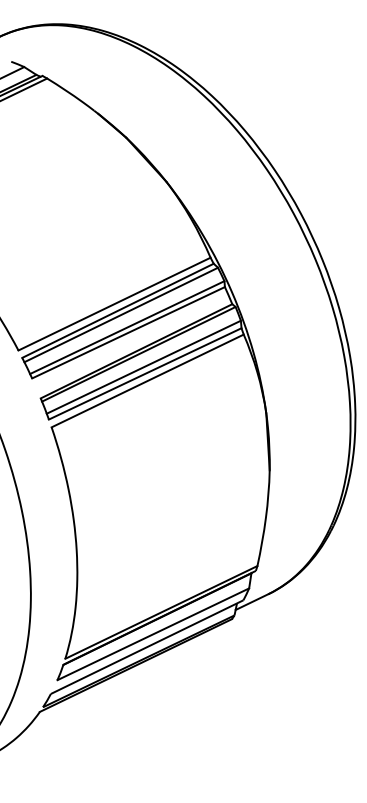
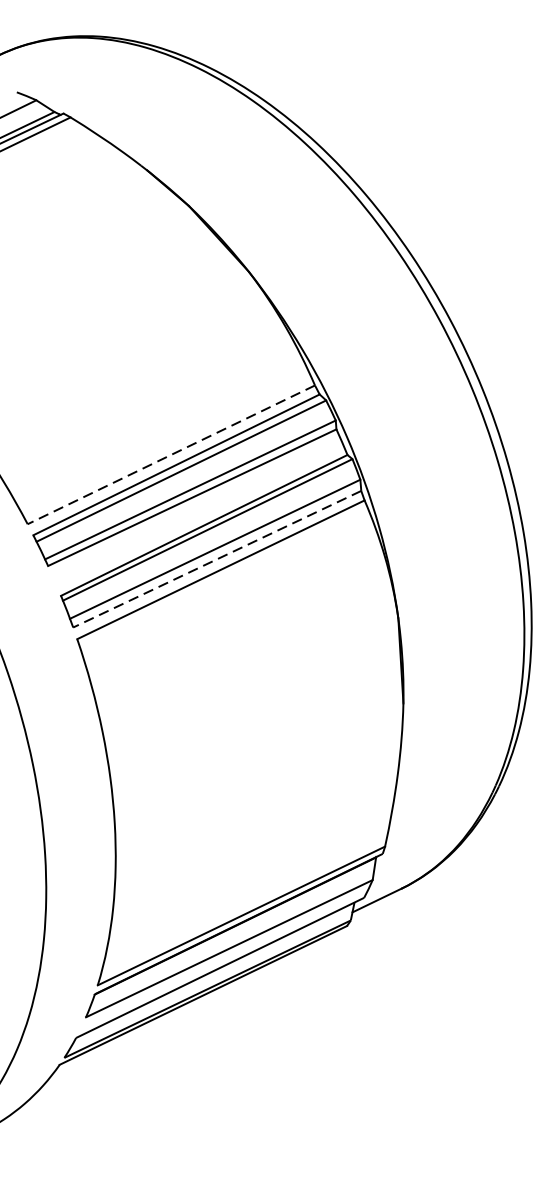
line: (114, 304) -> (171, 455), solid -> dashed
line: (145, 373) -> (217, 558), solid -> dashed

